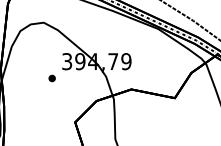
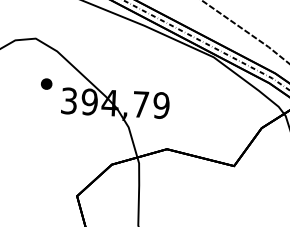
part: (51, 78) -> (45, 84), moved

